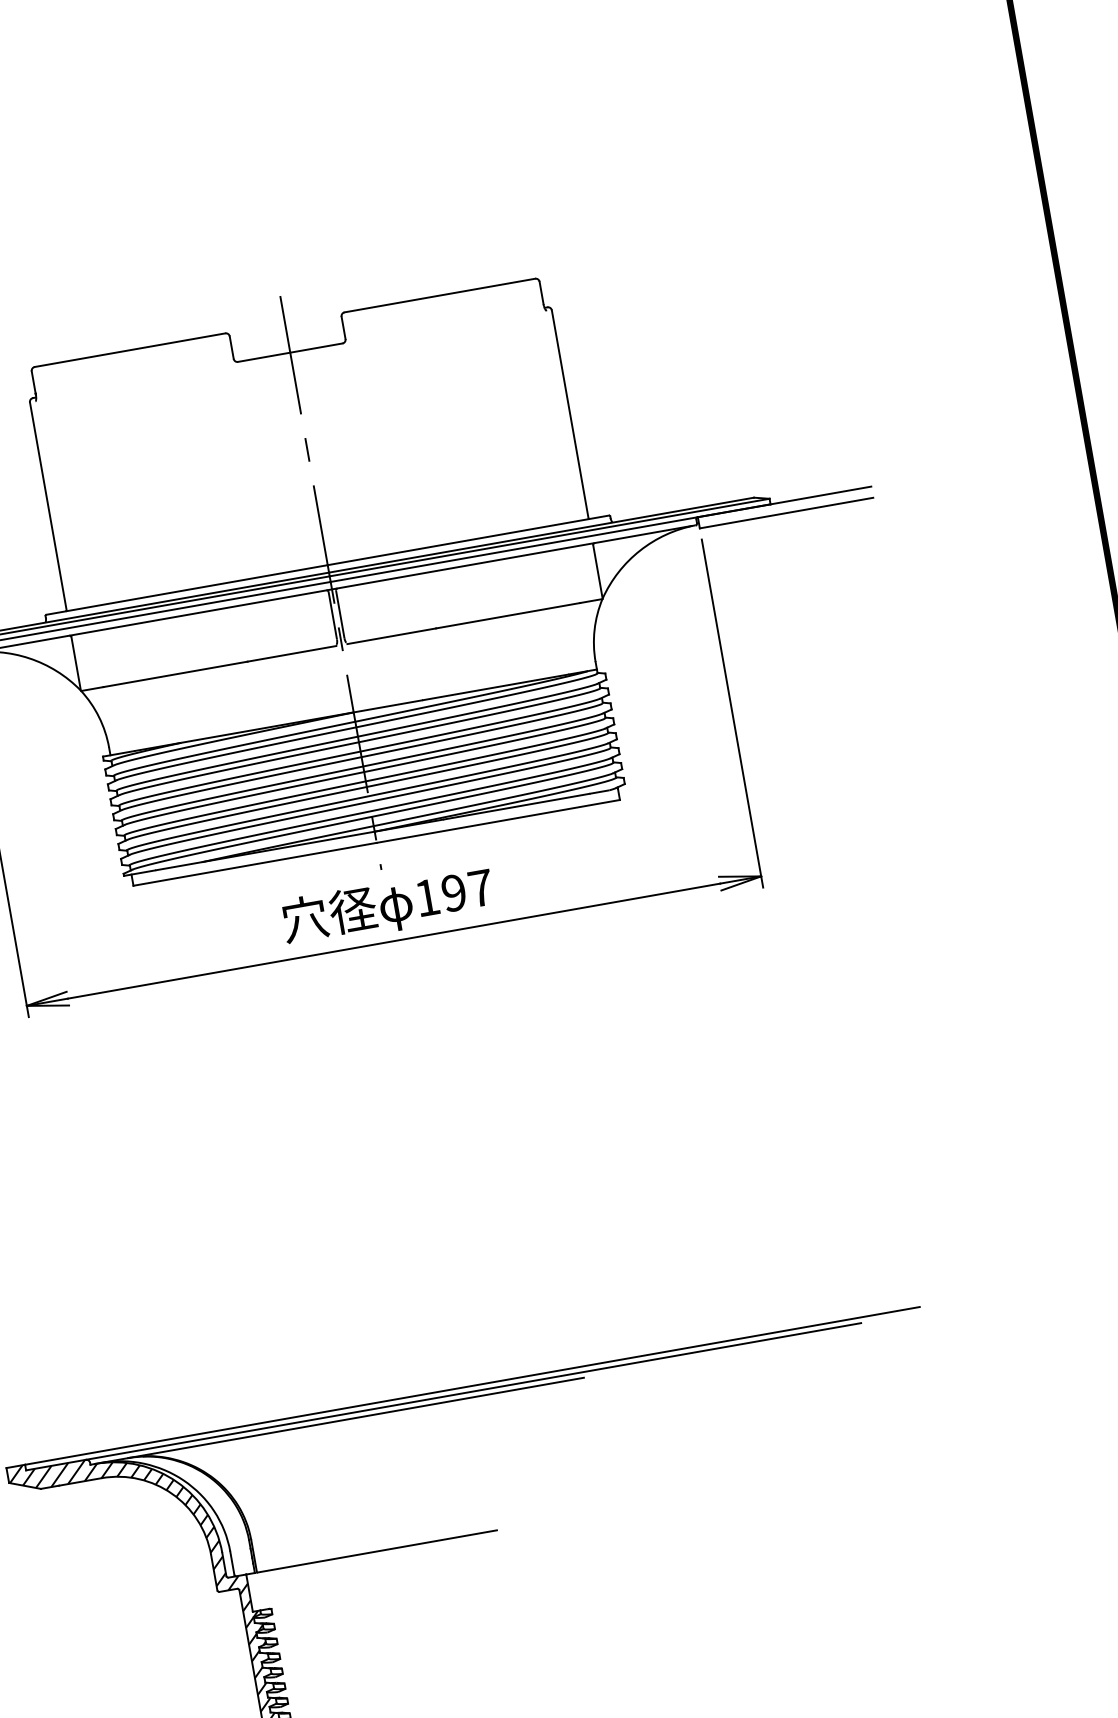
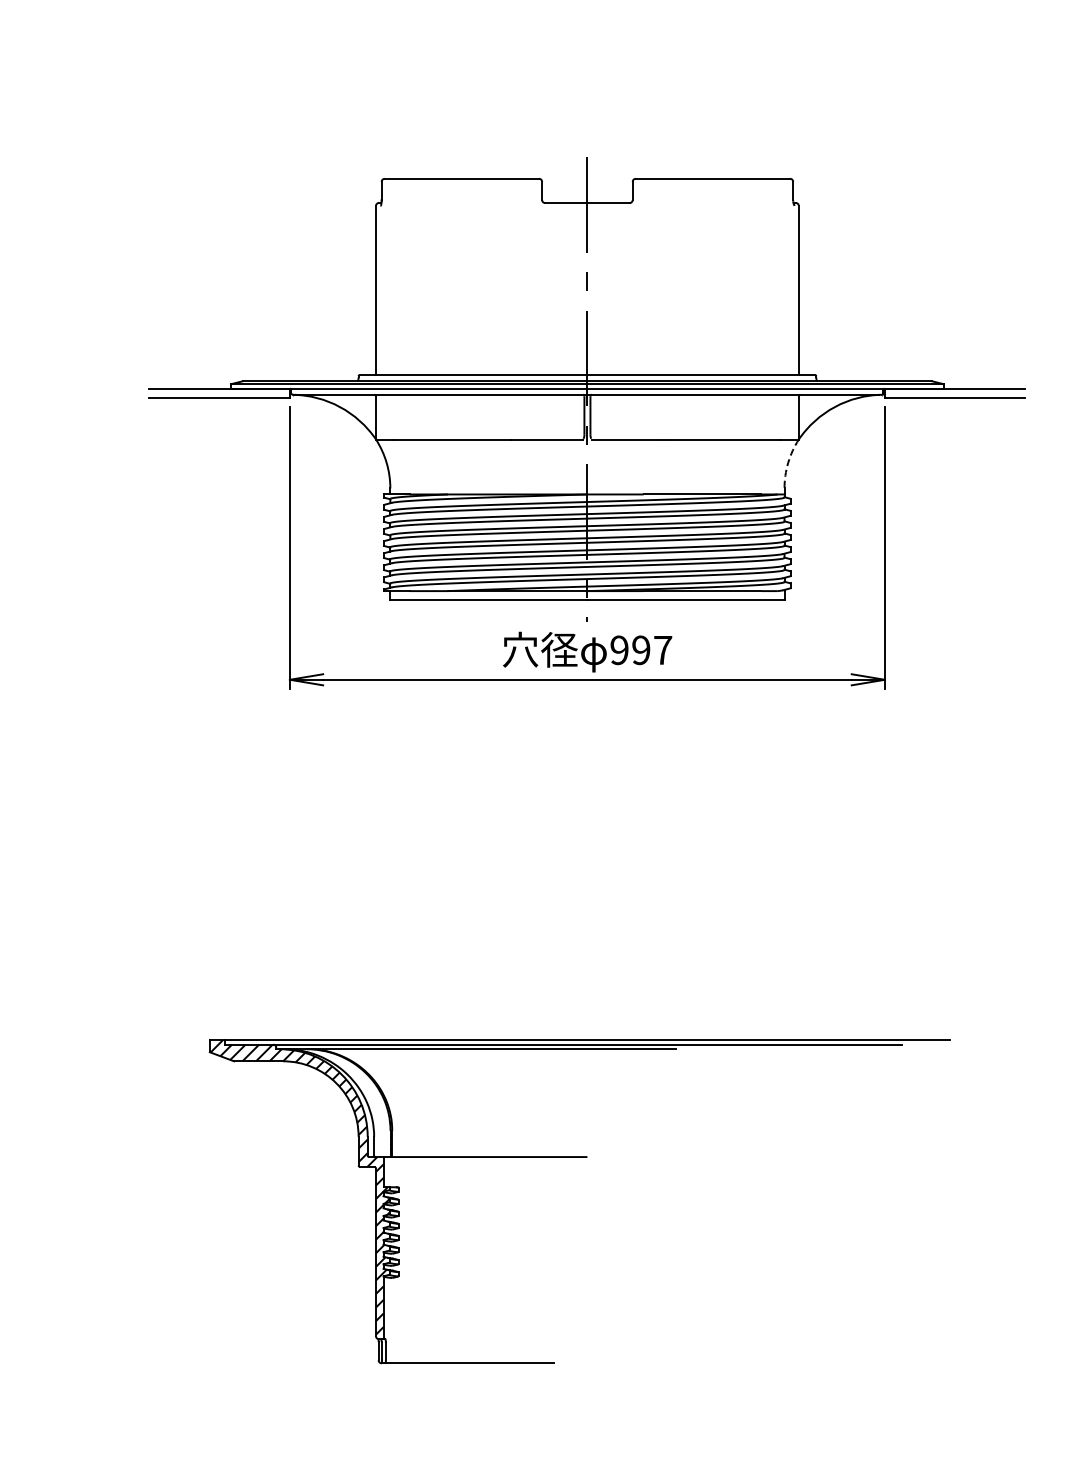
arc: (594, 629) -> (788, 462), solid -> dashed
text: (427, 898) -> (619, 650), 197 -> 997

